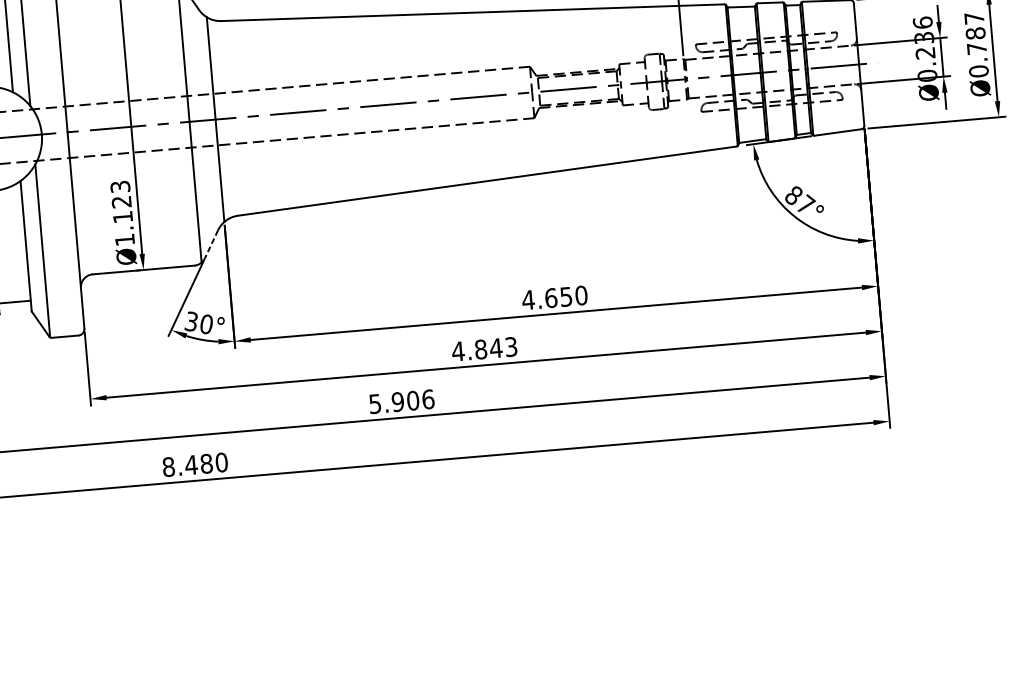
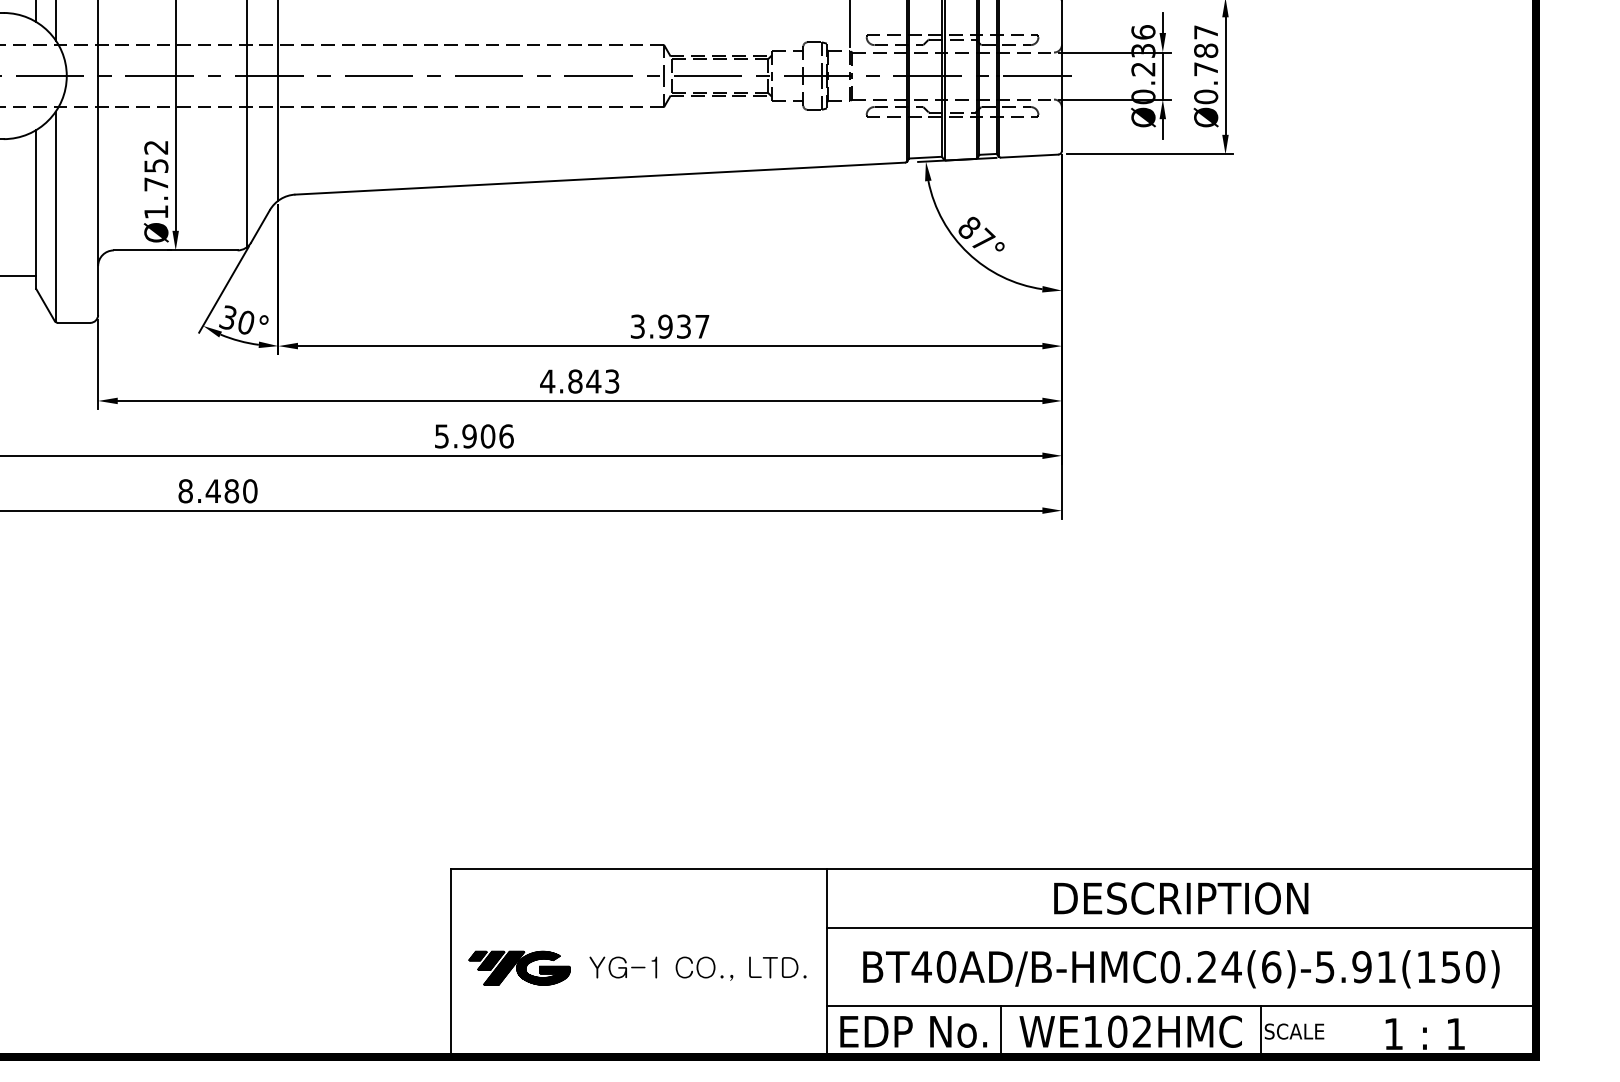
text: (121, 201) -> (156, 165), Ø1.123 -> Ø1.752
line: (211, 244) -> (260, 226), dashed -> solid
text: (554, 297) -> (669, 326), 4.650 -> 3.937

